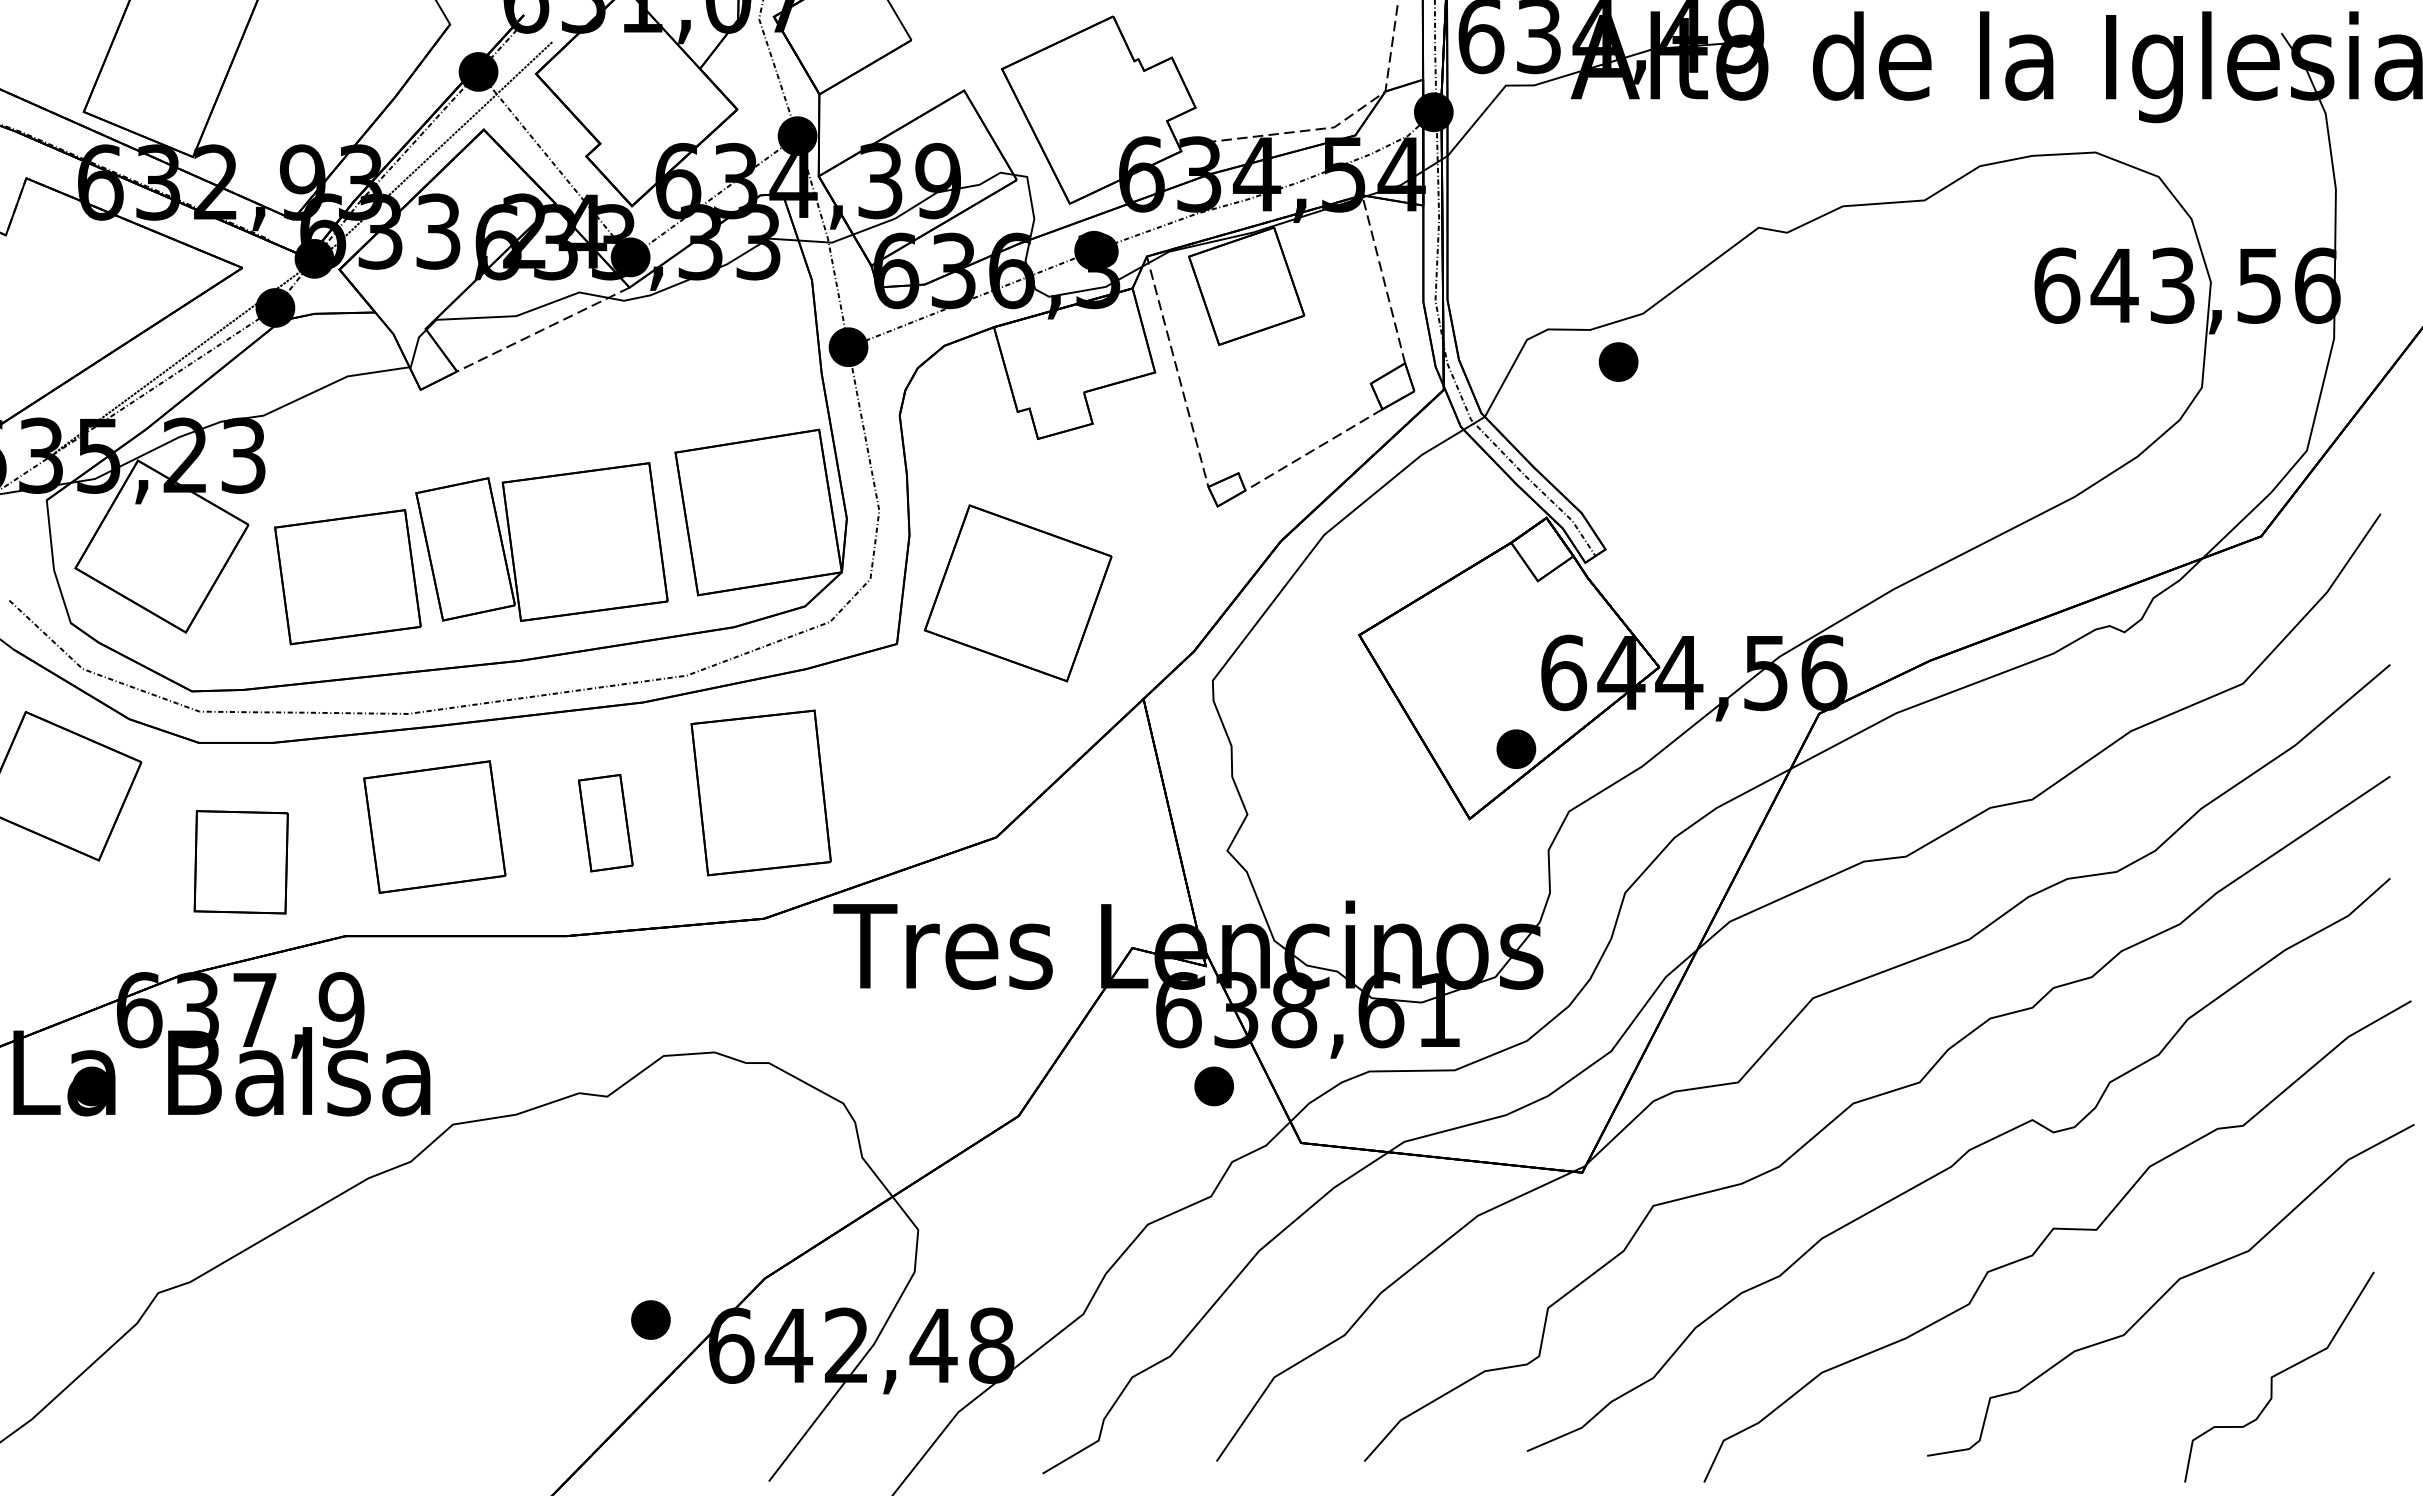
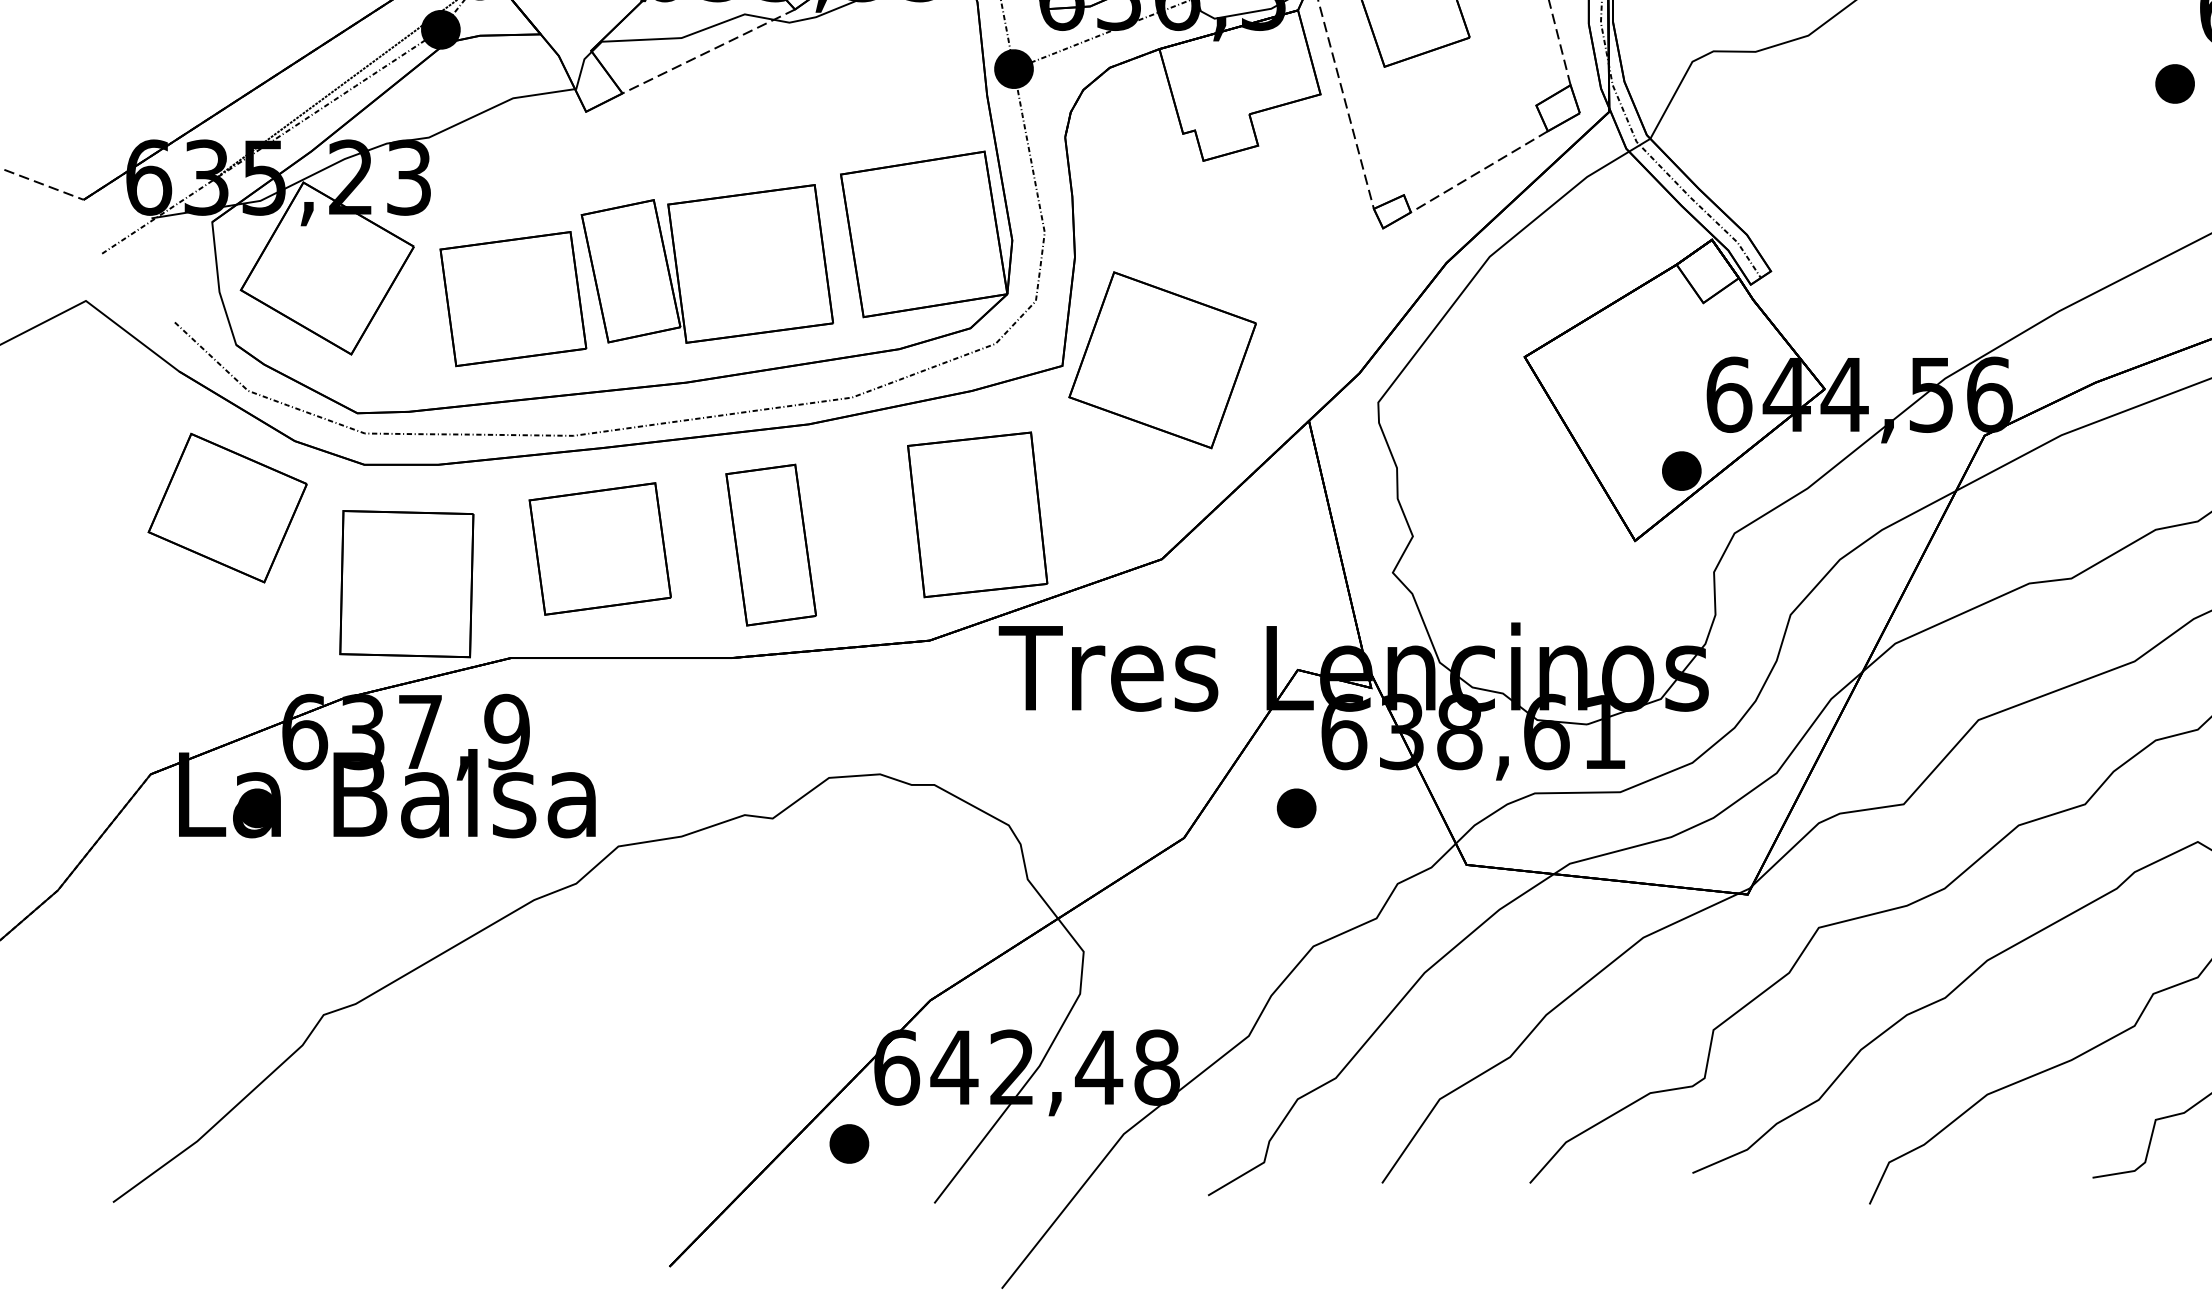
part: (1618, 361) -> (2174, 83), moved
part: (1017, 593) -> (1161, 360), moved
part: (760, 792) -> (976, 514), moved
part: (605, 822) -> (770, 544), size x1.67
part: (240, 862) -> (405, 584), size x1.43
part: (1213, 1086) -> (1295, 808), moved
part: (650, 1319) -> (848, 1143), moved

